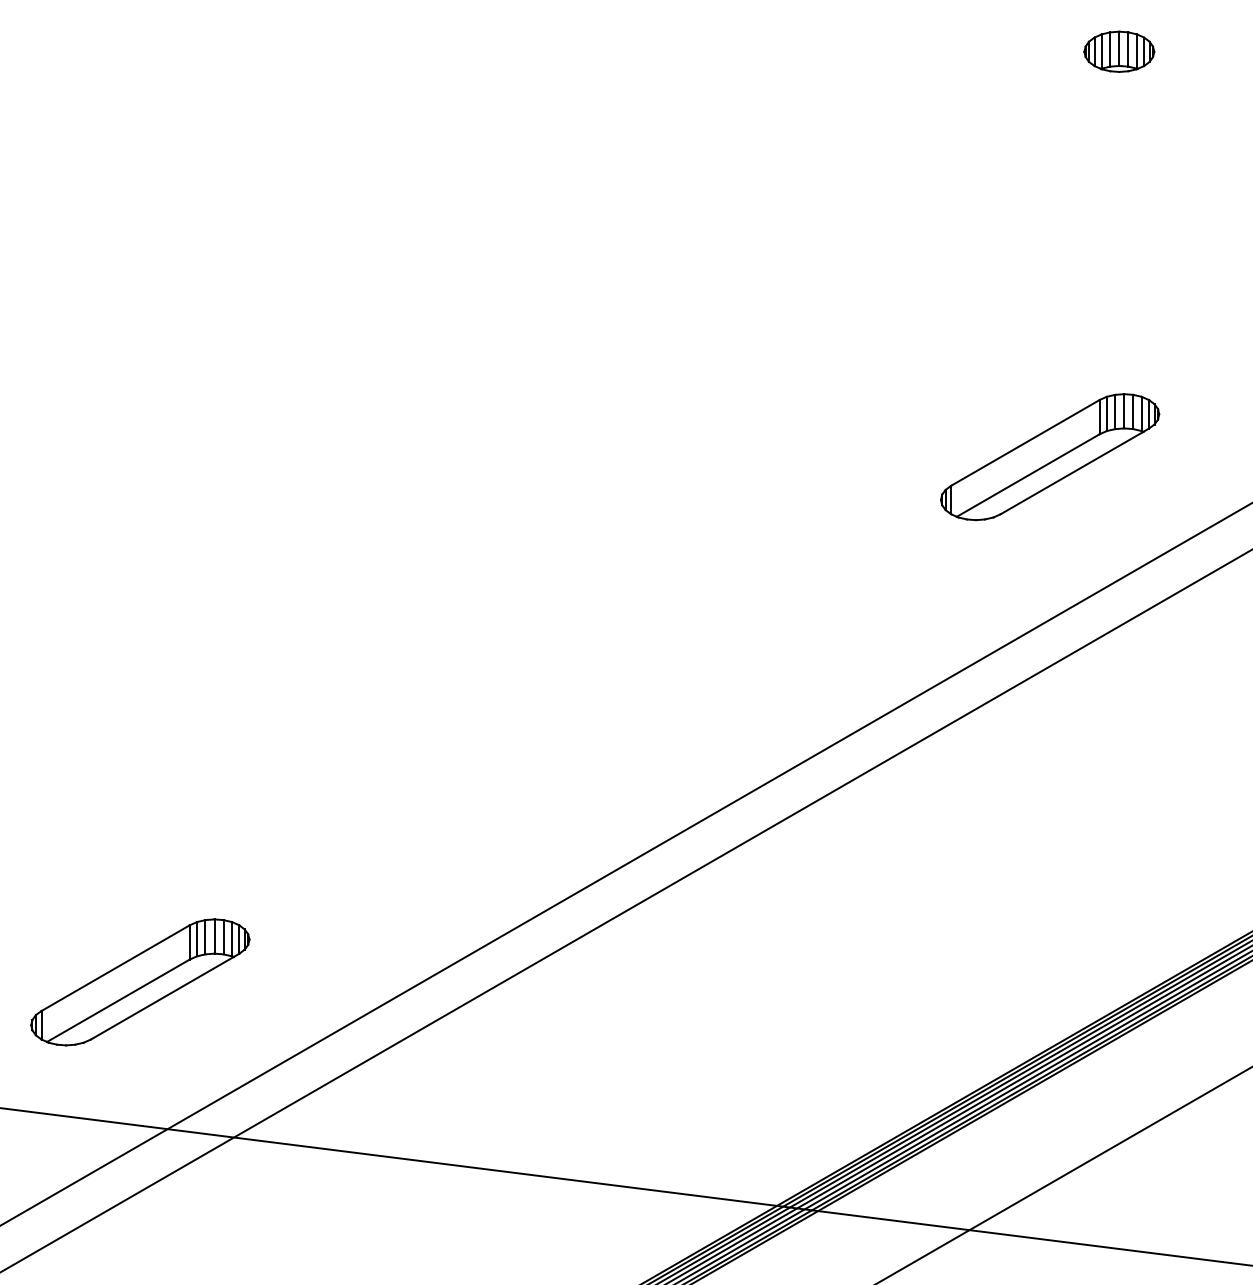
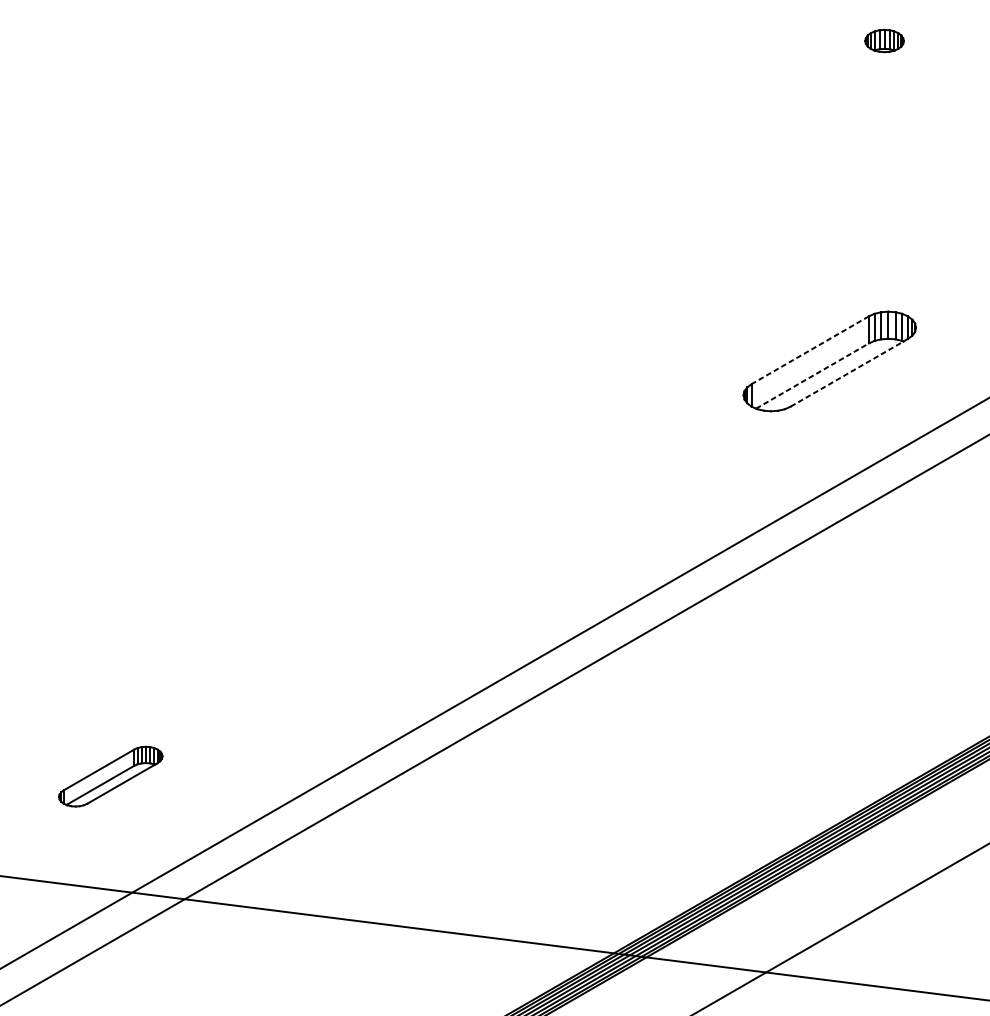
part: (1119, 51) -> (884, 40), size x0.7
line: (1025, 442) -> (810, 349), solid -> dashed
line: (1072, 472) -> (847, 373), solid -> dashed
line: (1028, 475) -> (812, 376), solid -> dashed
part: (140, 982) -> (110, 776), size x0.6

